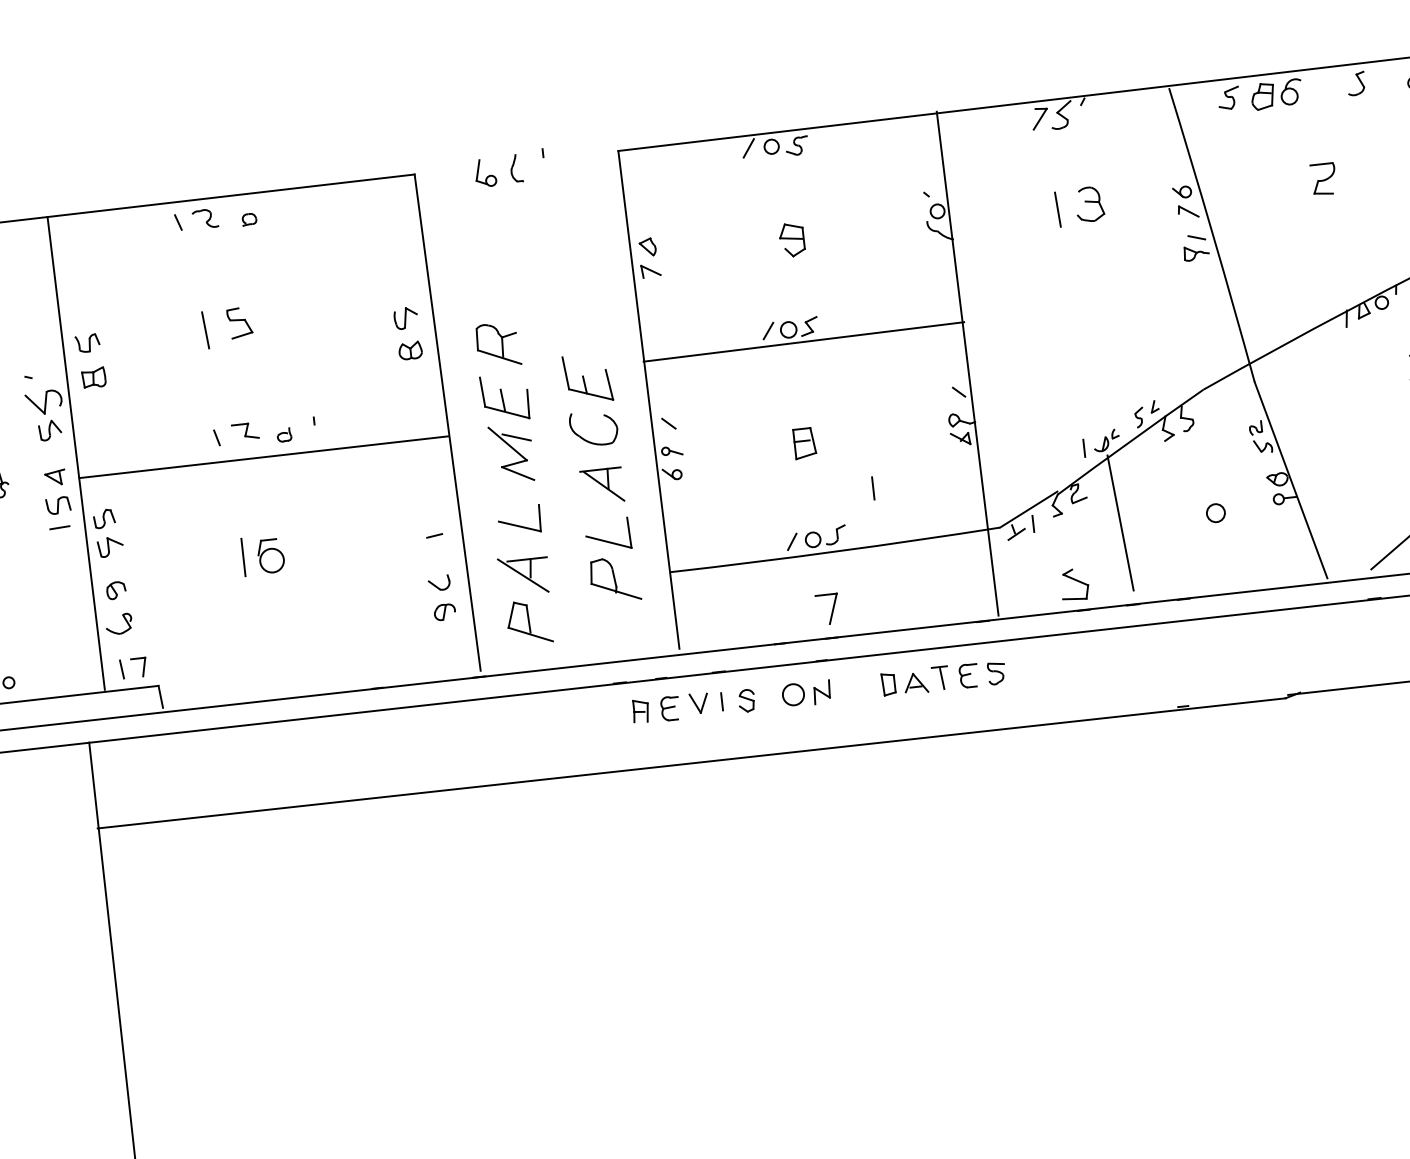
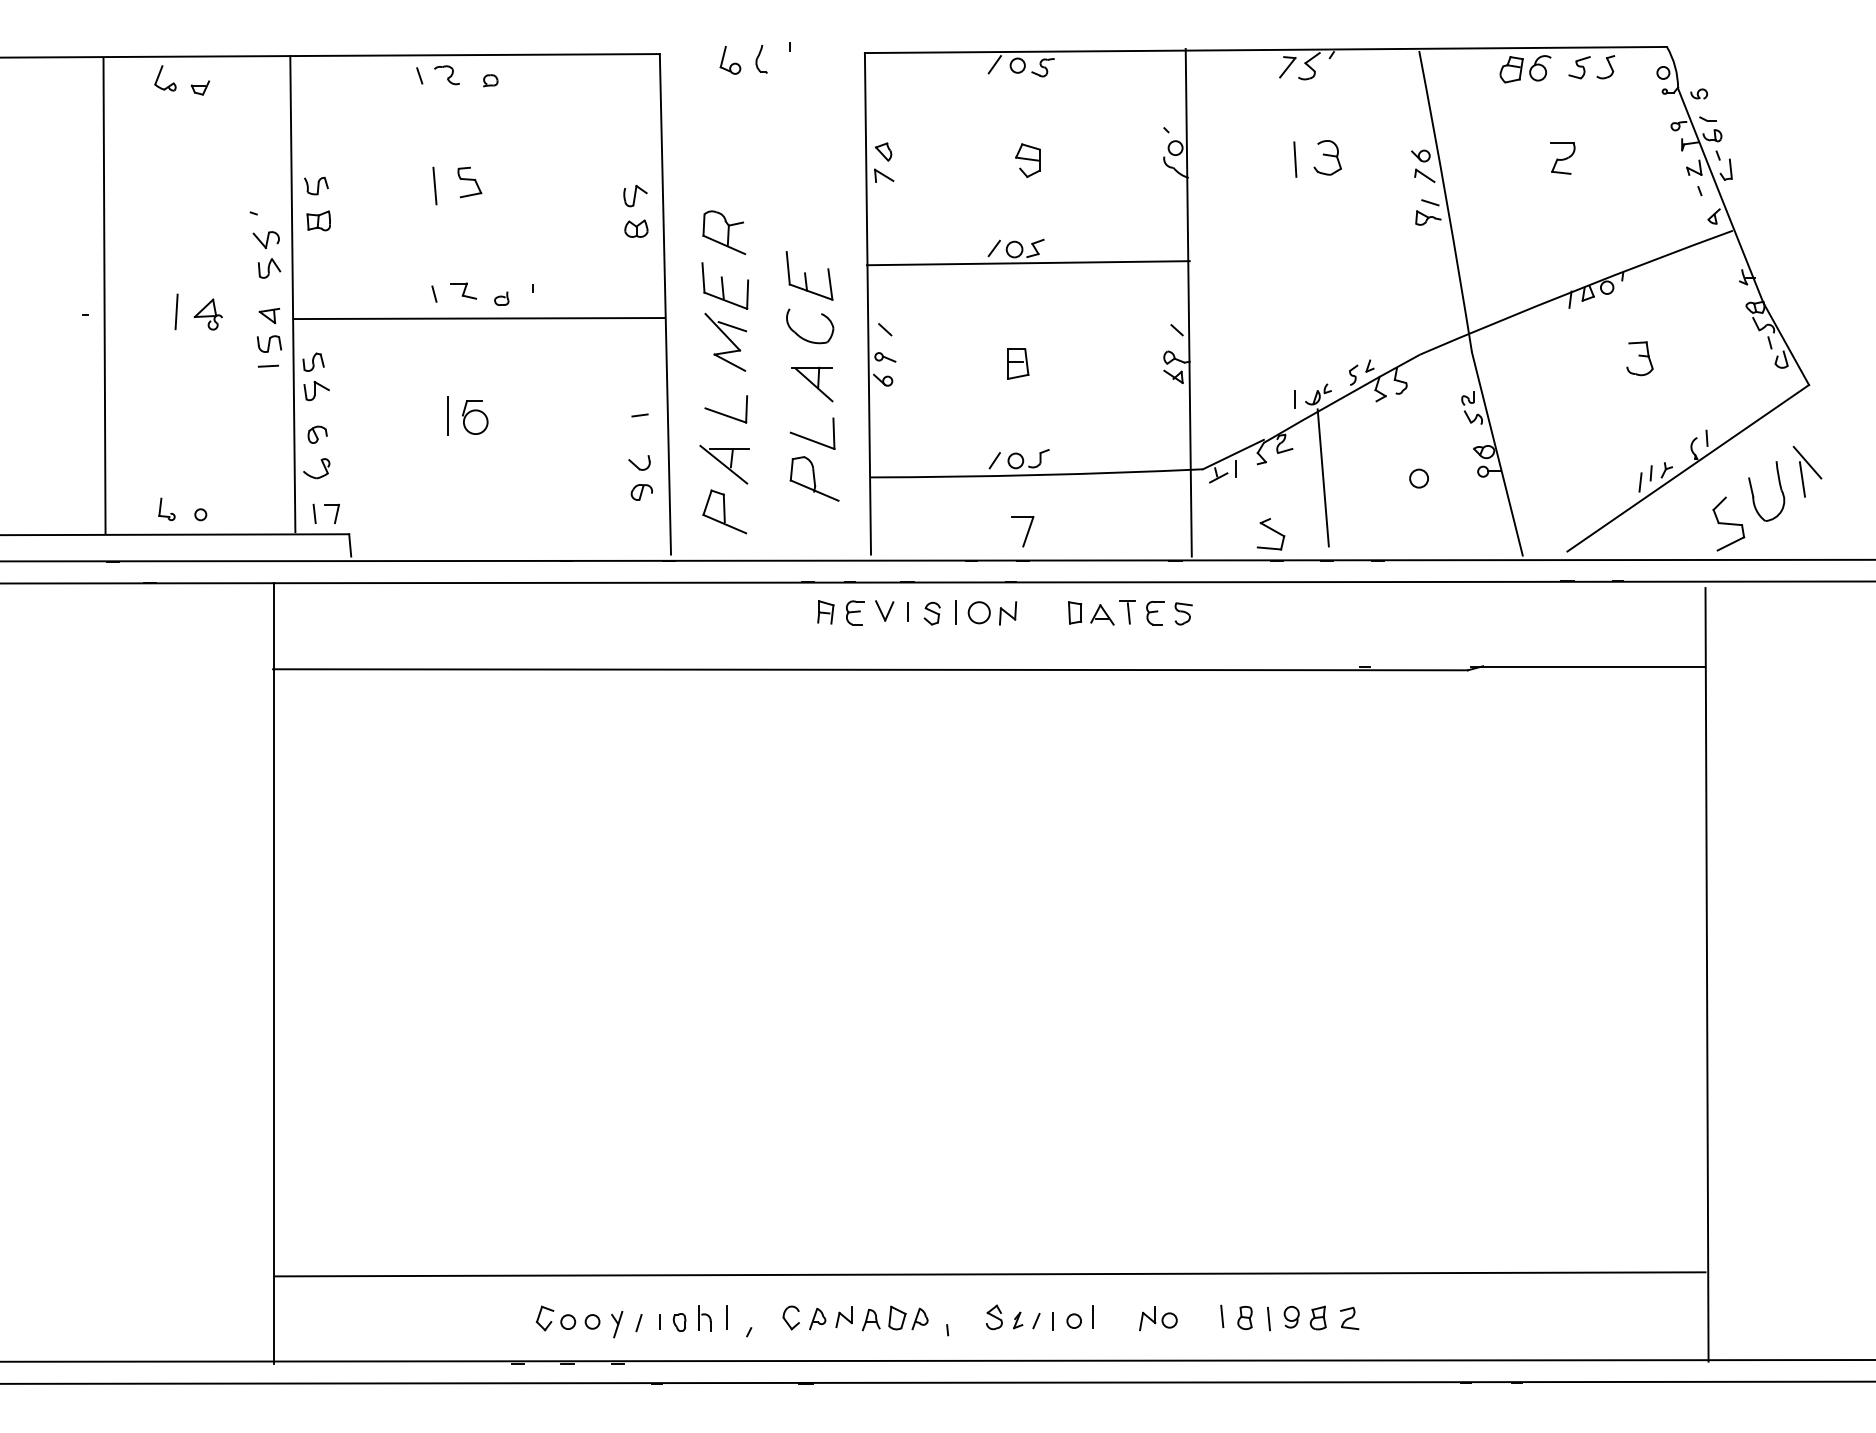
part: (1228, 98) -> (1579, 67), moved
part: (43, 402) -> (265, 239), size x0.71
line: (872, 488) -> (955, 612), moved

